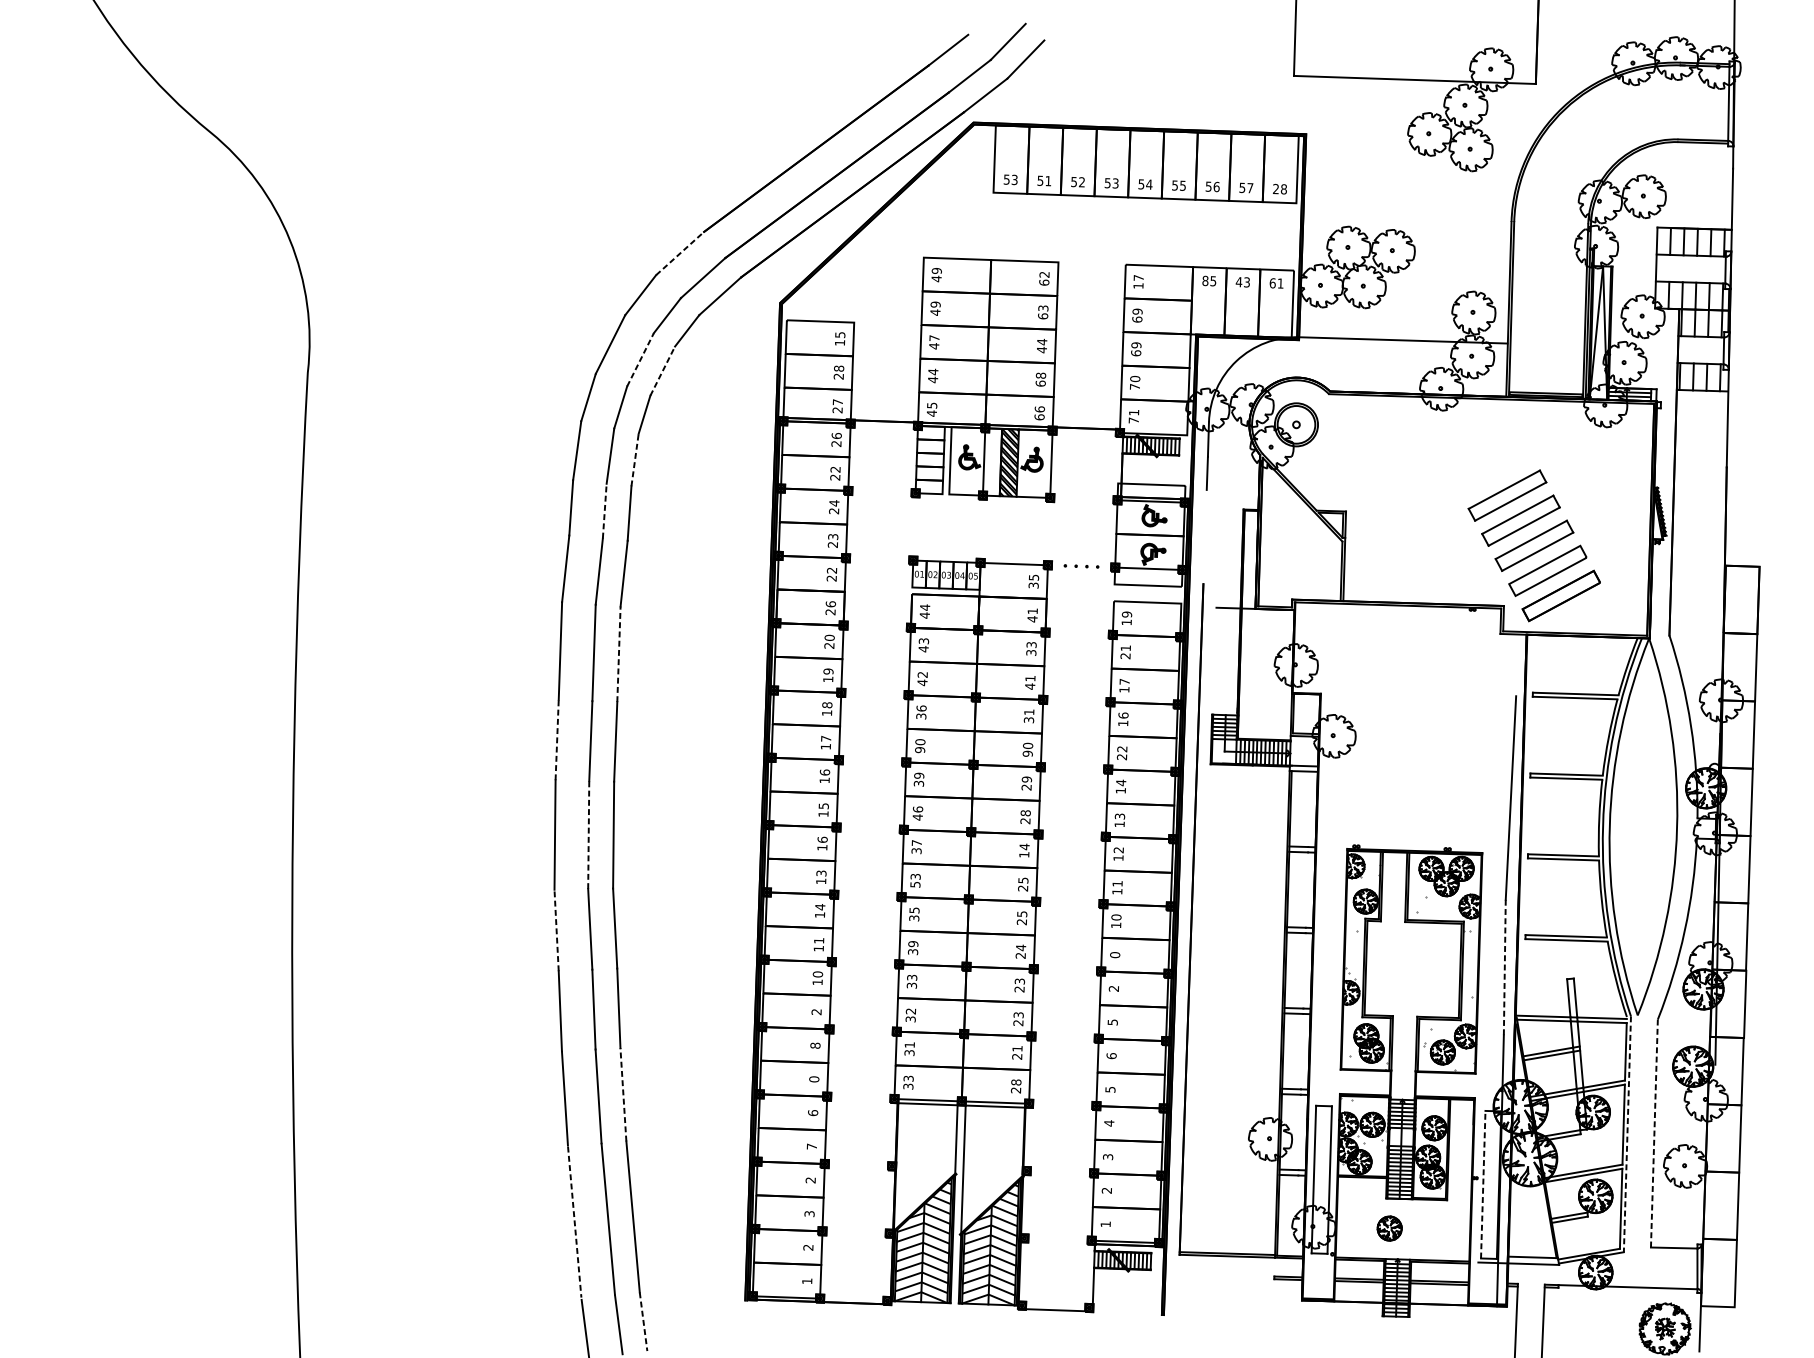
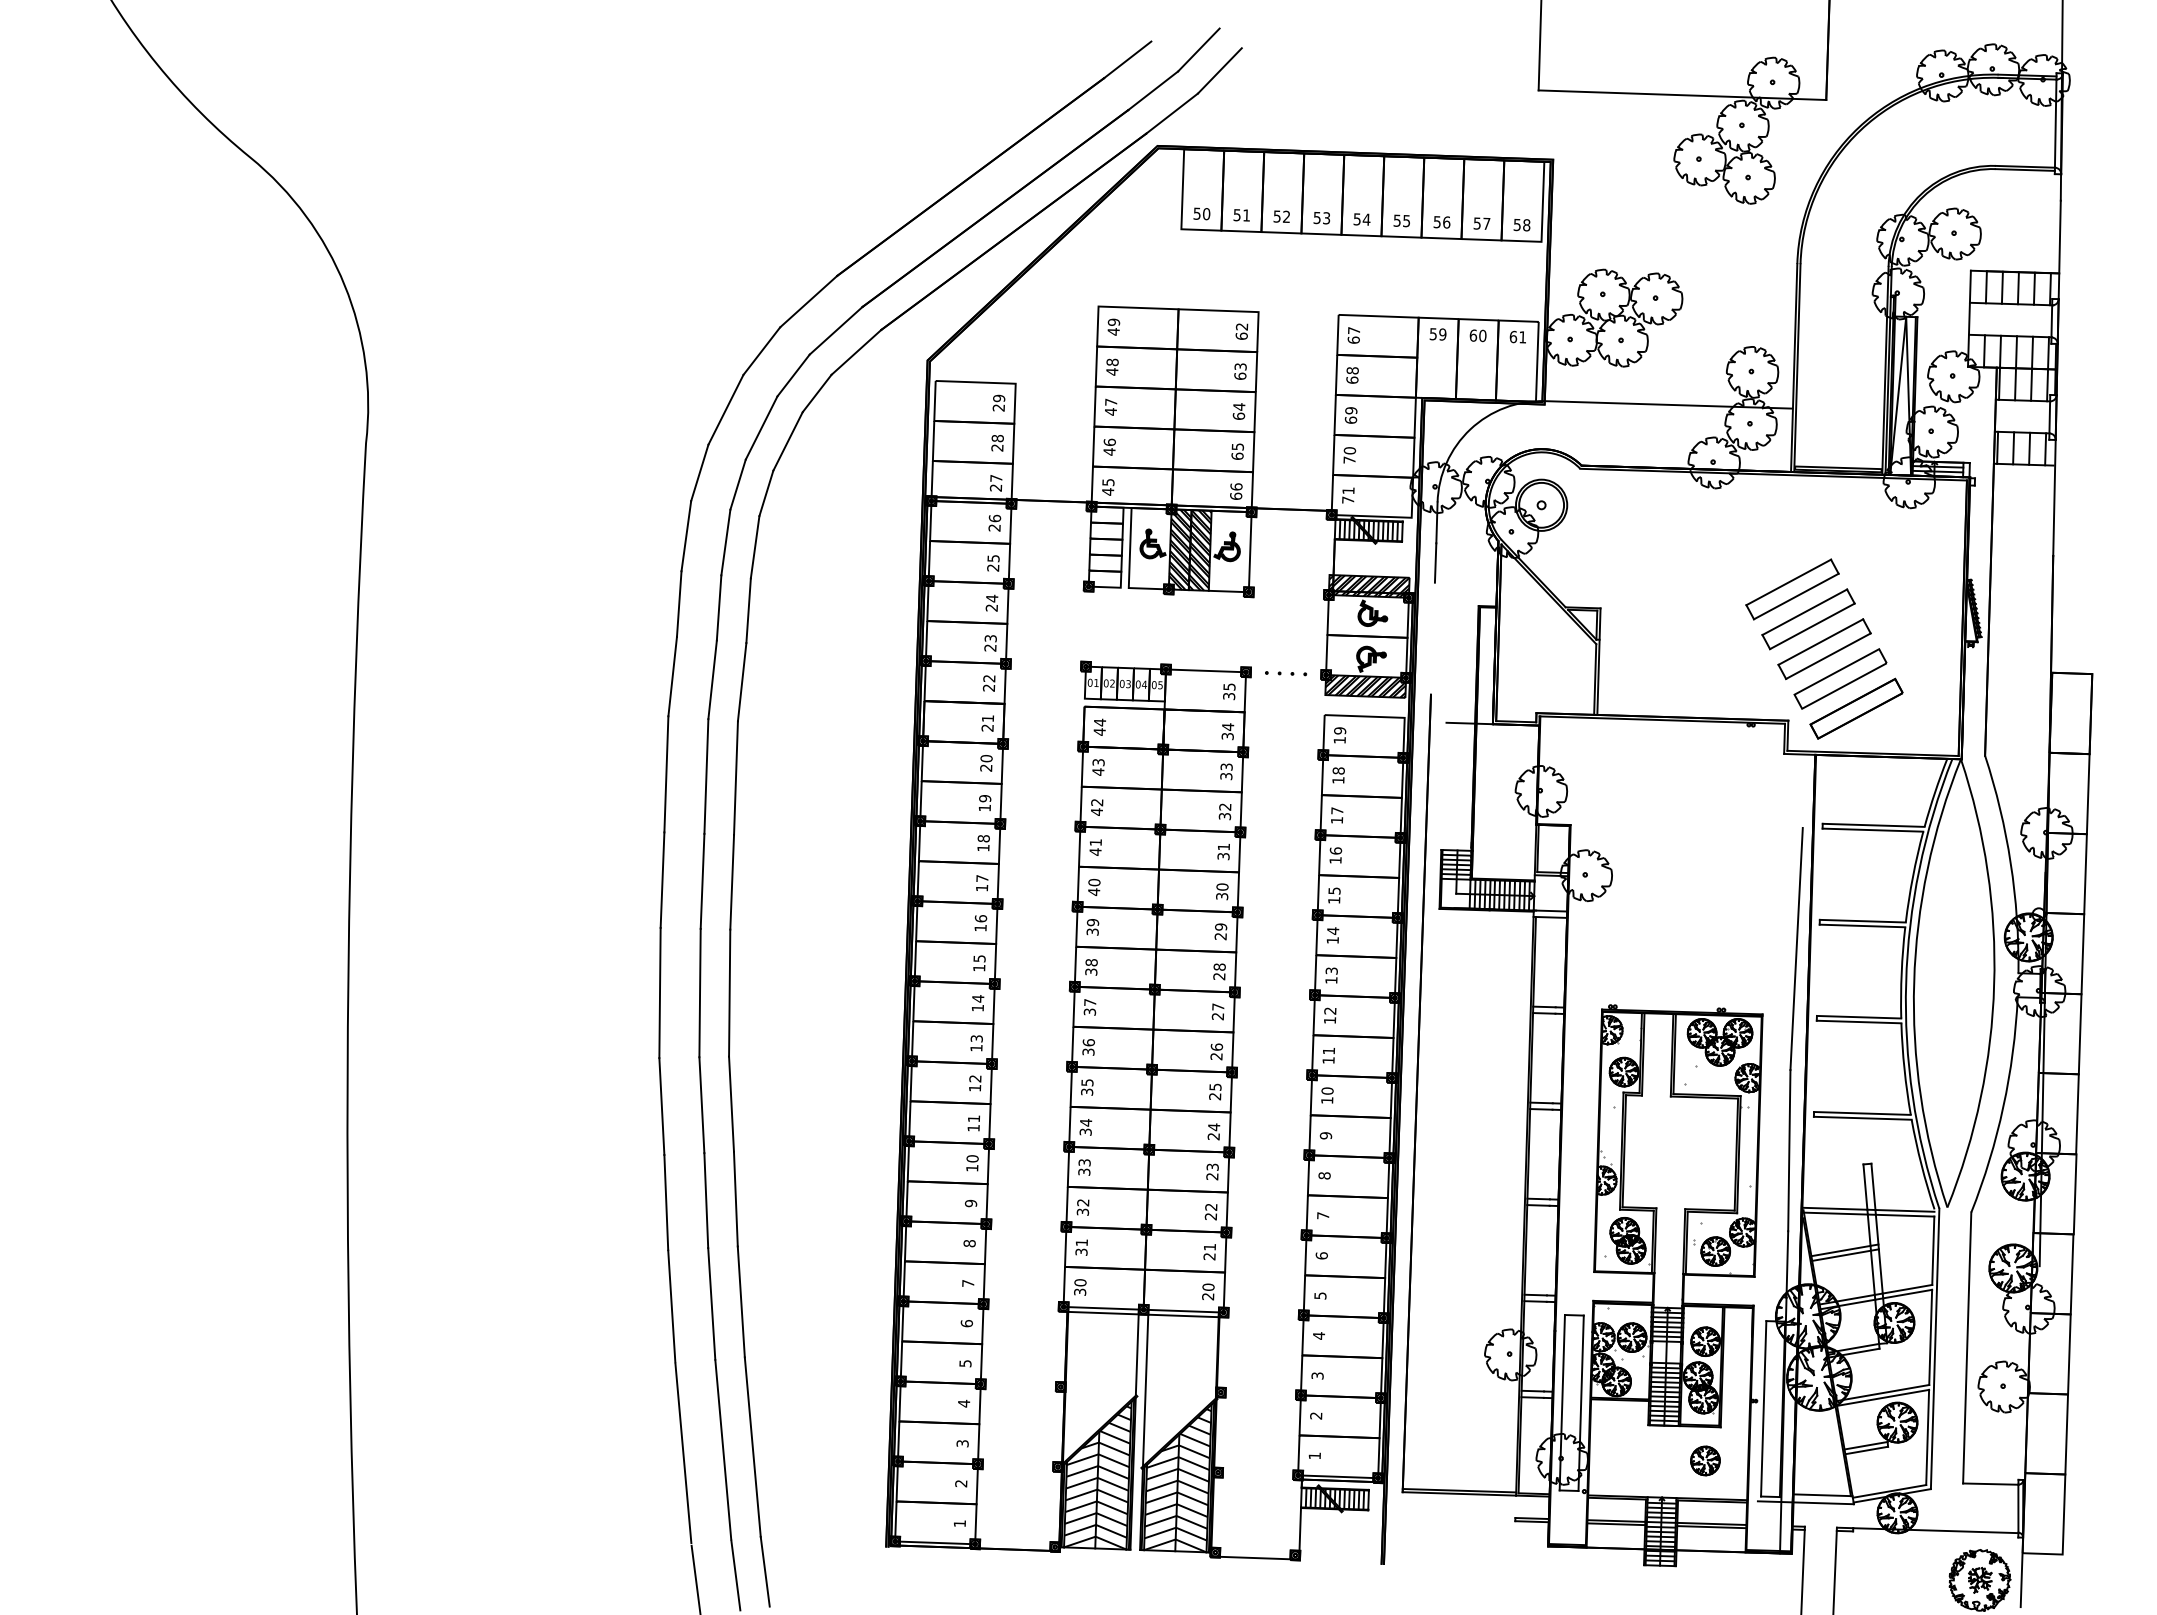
text: (1014, 180) -> (1206, 214), 53 -> 50
text: (1275, 188) -> (1516, 224), 28 -> 58
line: (680, 253) -> (809, 301), dashed -> solid
text: (1208, 281) -> (1437, 334), 85 -> 59
text: (1242, 282) -> (1477, 335), 43 -> 60
text: (1138, 285) -> (1353, 339), 17 -> 67
text: (935, 304) -> (1112, 362), 49 -> 48
text: (1137, 311) -> (1352, 370), 69 -> 68
text: (839, 338) -> (998, 402), 15 -> 29
text: (1041, 350) -> (1238, 416), 44 -> 64
line: (640, 359) -> (761, 427), dashed -> solid
line: (663, 371) -> (788, 441), dashed -> solid
text: (933, 372) -> (1109, 442), 44 -> 46
text: (1040, 375) -> (1237, 446), 68 -> 65
line: (635, 459) -> (755, 546), dashed -> solid
hatch: (991, 462) -> (1179, 549), added
text: (835, 469) -> (993, 558), 22 -> 25
hatch: (1151, 493) -> (1369, 586), added
line: (605, 510) -> (719, 607), dashed -> solid
hatch: (1148, 577) -> (1365, 686), added
text: (830, 604) -> (987, 718), 26 -> 21
text: (1032, 615) -> (1227, 731), 41 -> 34
text: (1125, 652) -> (1338, 775), 21 -> 18
line: (619, 654) -> (736, 778), dashed -> solid
text: (1029, 682) -> (1224, 811), 41 -> 32
text: (921, 712) -> (1095, 847), 36 -> 41
line: (557, 740) -> (662, 880), dashed -> solid
text: (920, 750) -> (1094, 892), 90 -> 40
text: (1028, 753) -> (1222, 896), 90 -> 30
text: (1122, 753) -> (1334, 895), 22 -> 15
text: (917, 813) -> (1091, 967), 46 -> 38
line: (589, 834) -> (700, 992), dashed -> solid
text: (822, 839) -> (978, 998), 16 -> 14
text: (1023, 850) -> (1217, 1011), 14 -> 27
text: (1023, 879) -> (1216, 1046), 25 -> 26
text: (915, 880) -> (1088, 1047), 53 -> 36
text: (820, 906) -> (975, 1078), 14 -> 12
line: (556, 930) -> (661, 1106), dashed -> solid
text: (912, 943) -> (1085, 1122), 39 -> 34
text: (1115, 954) -> (1326, 1135), 0 -> 9
line: (1504, 967) -> (1789, 1150), dashed -> solid
text: (1113, 988) -> (1324, 1175), 2 -> 8
text: (817, 1012) -> (971, 1203), 2 -> 9
text: (1018, 1014) -> (1211, 1206), 23 -> 22
text: (1113, 1022) -> (1323, 1215), 5 -> 7
text: (908, 1078) -> (1080, 1282), 33 -> 30
text: (814, 1079) -> (968, 1283), 0 -> 7
text: (1016, 1081) -> (1208, 1286), 28 -> 20
line: (623, 1094) -> (741, 1301), dashed -> solid
line: (1654, 1133) -> (1967, 1348), dashed -> solid
line: (1627, 1134) -> (1935, 1349), dashed -> solid
text: (811, 1146) -> (965, 1363), 7 -> 5
text: (810, 1180) -> (963, 1403), 2 -> 4
line: (1483, 1184) -> (1763, 1408), dashed -> solid
line: (574, 1222) -> (683, 1453), dashed -> solid
part: (1389, 1228) -> (1705, 1460), moved
line: (643, 1322) -> (765, 1572), dashed -> solid

